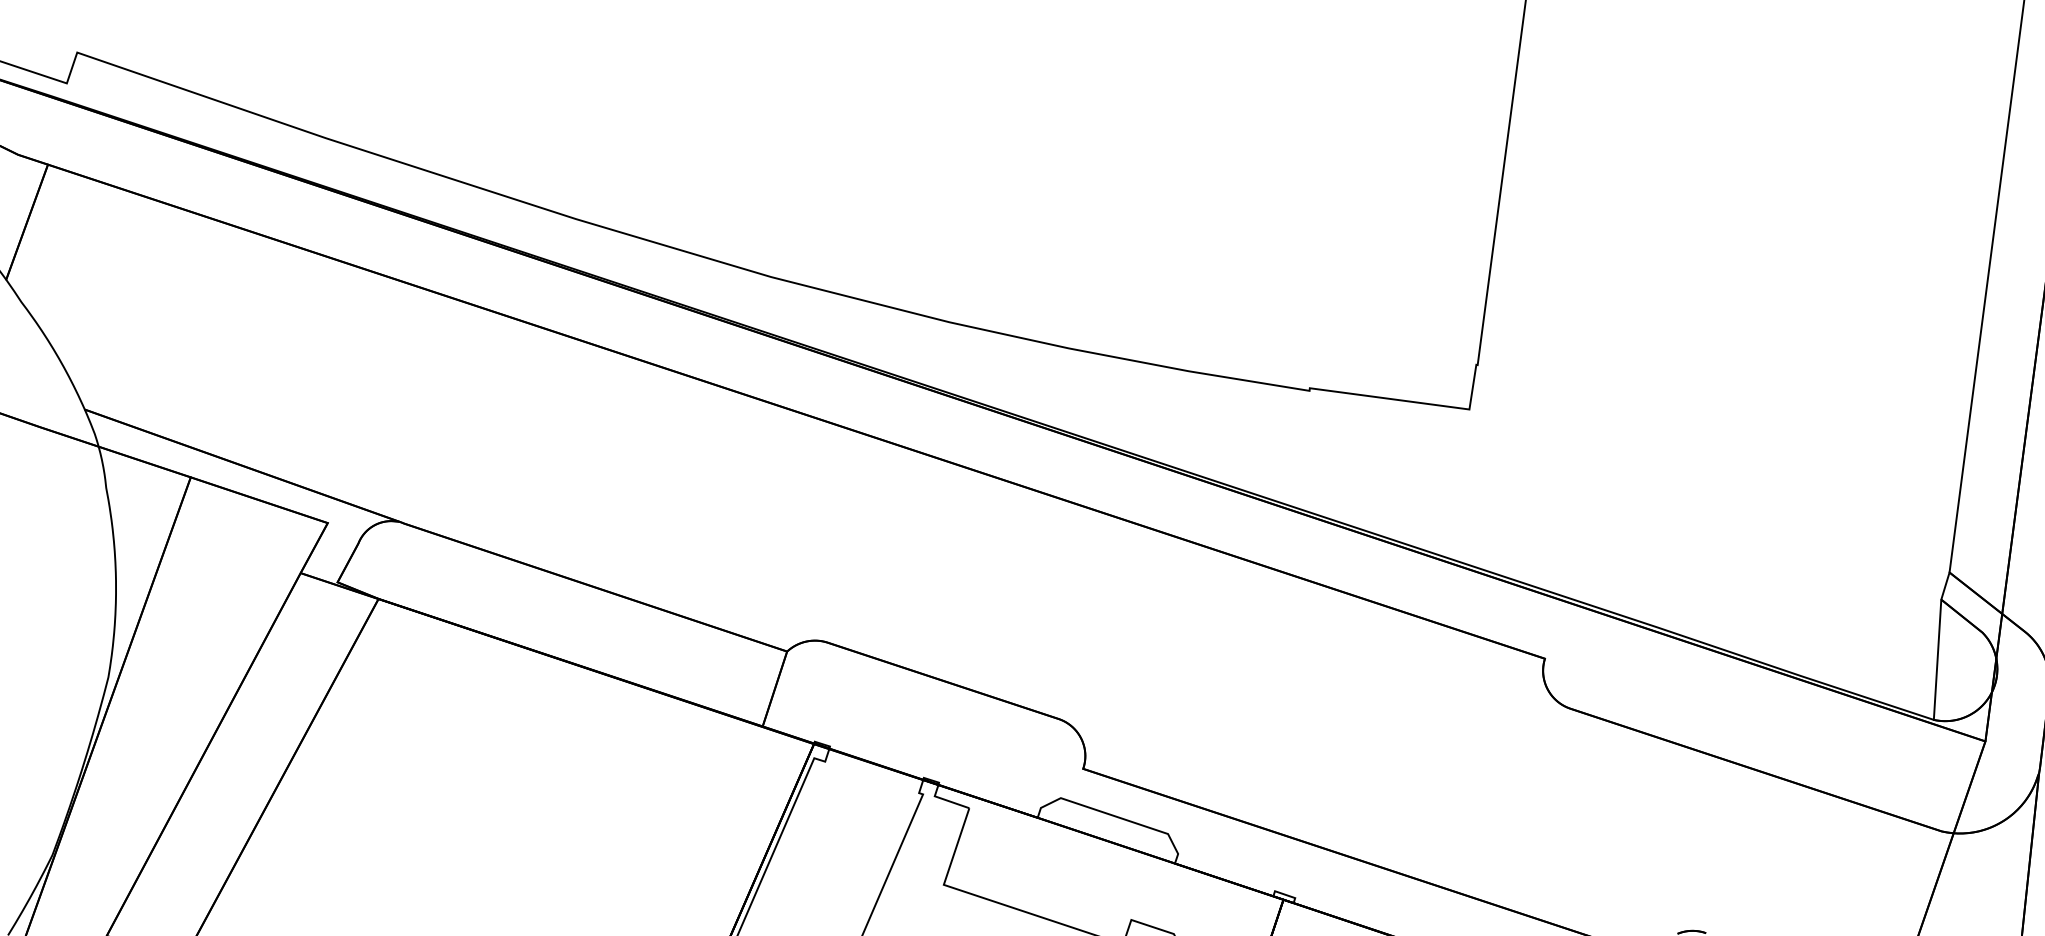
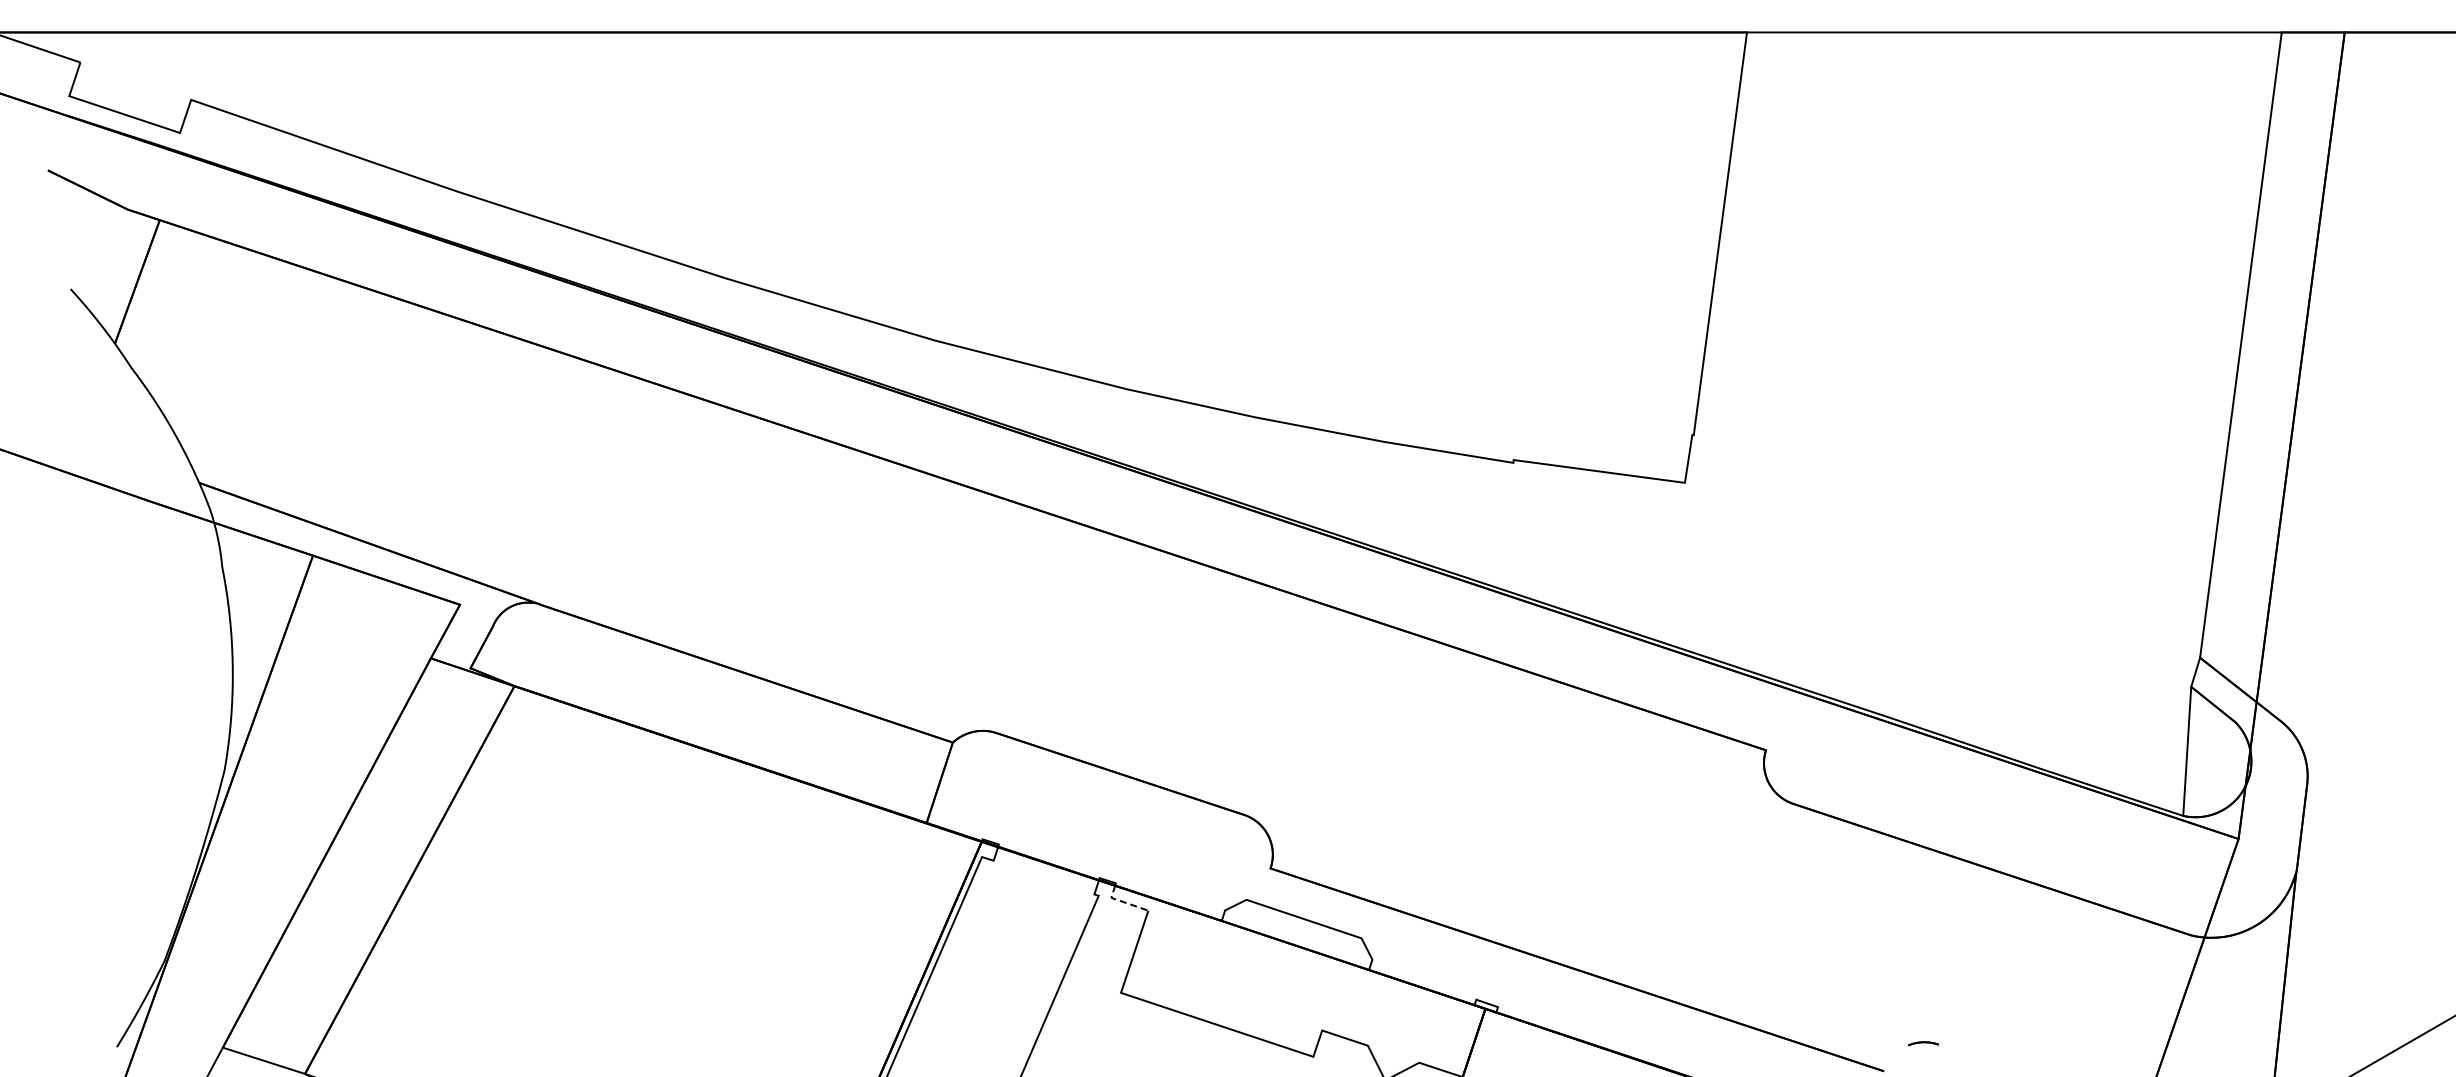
line: (946, 800) -> (1123, 902), solid -> dashed

